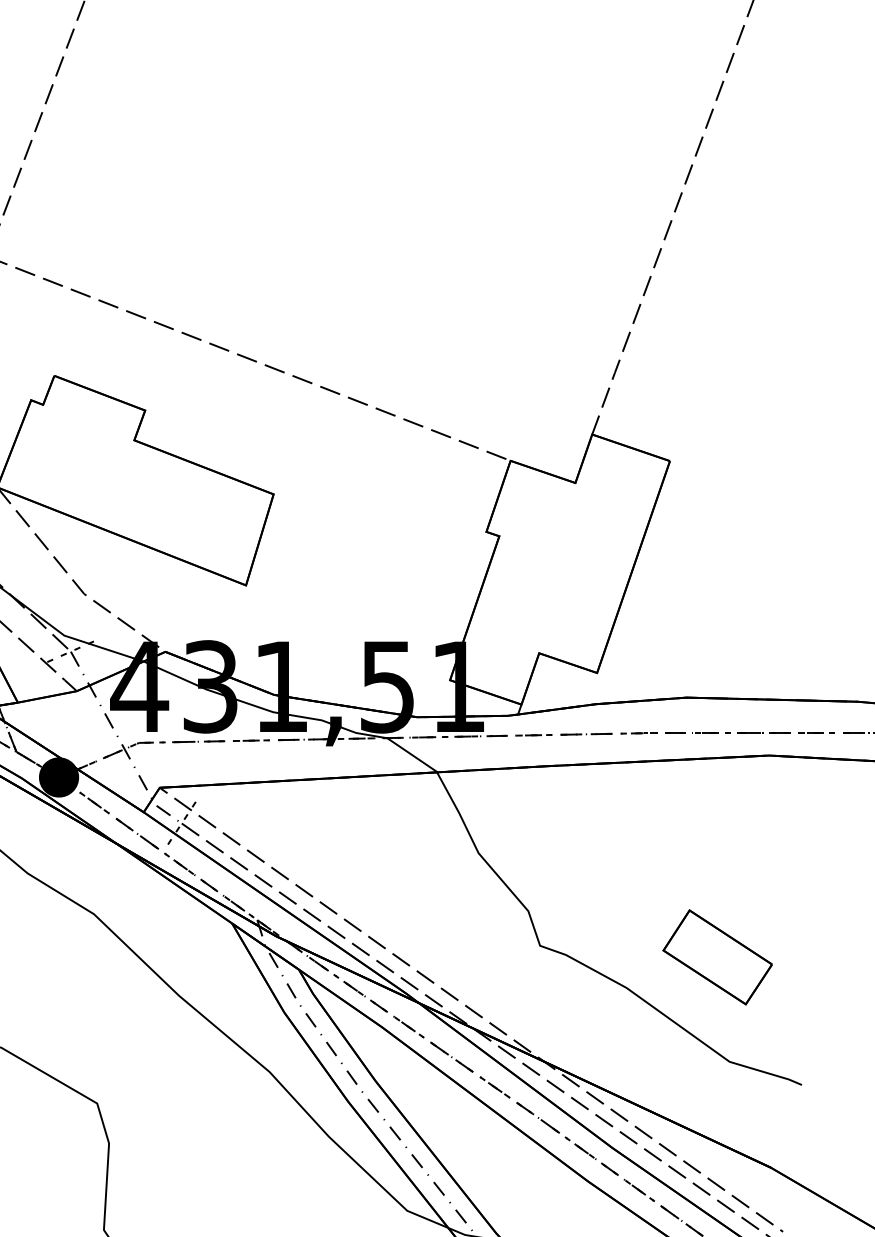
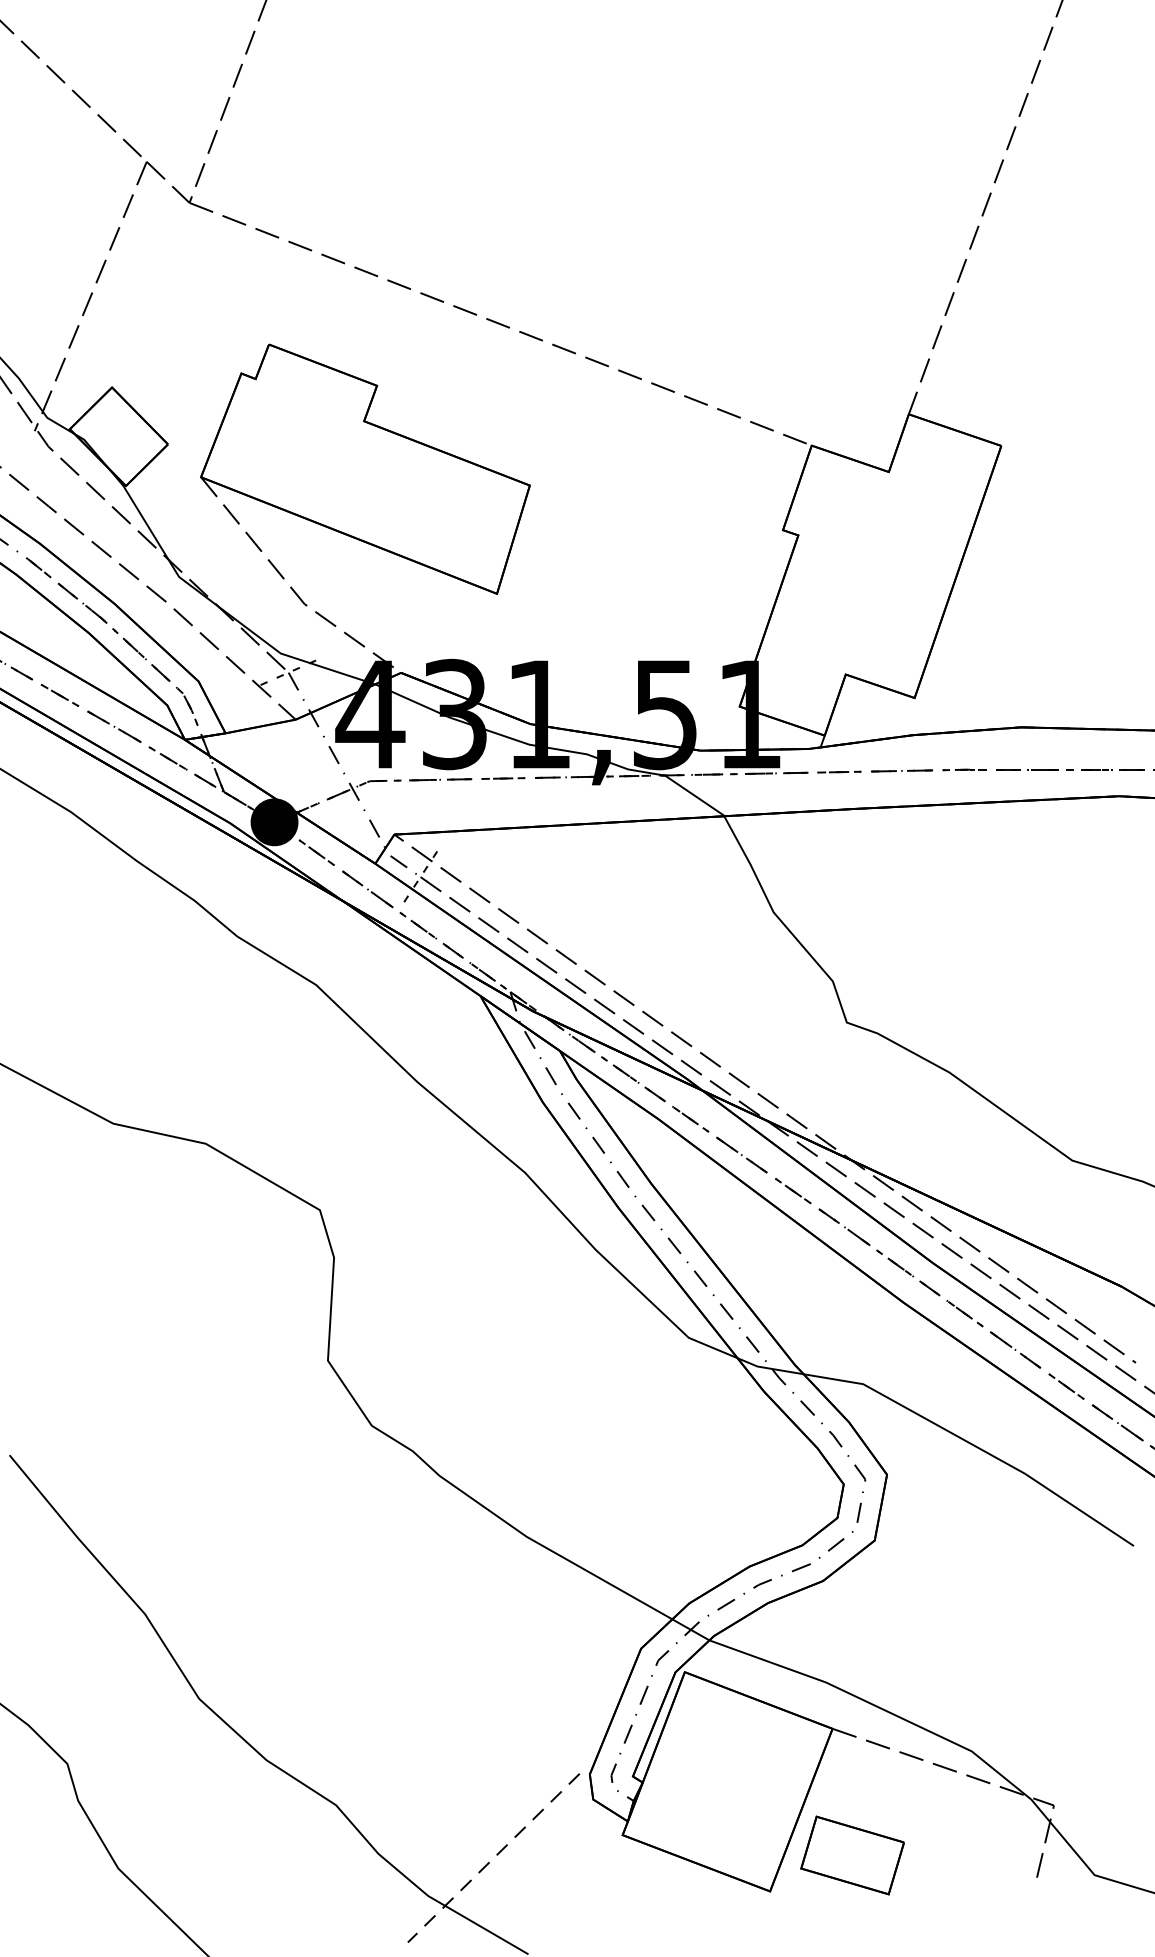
part: (717, 957) -> (1057, 1036), removed

